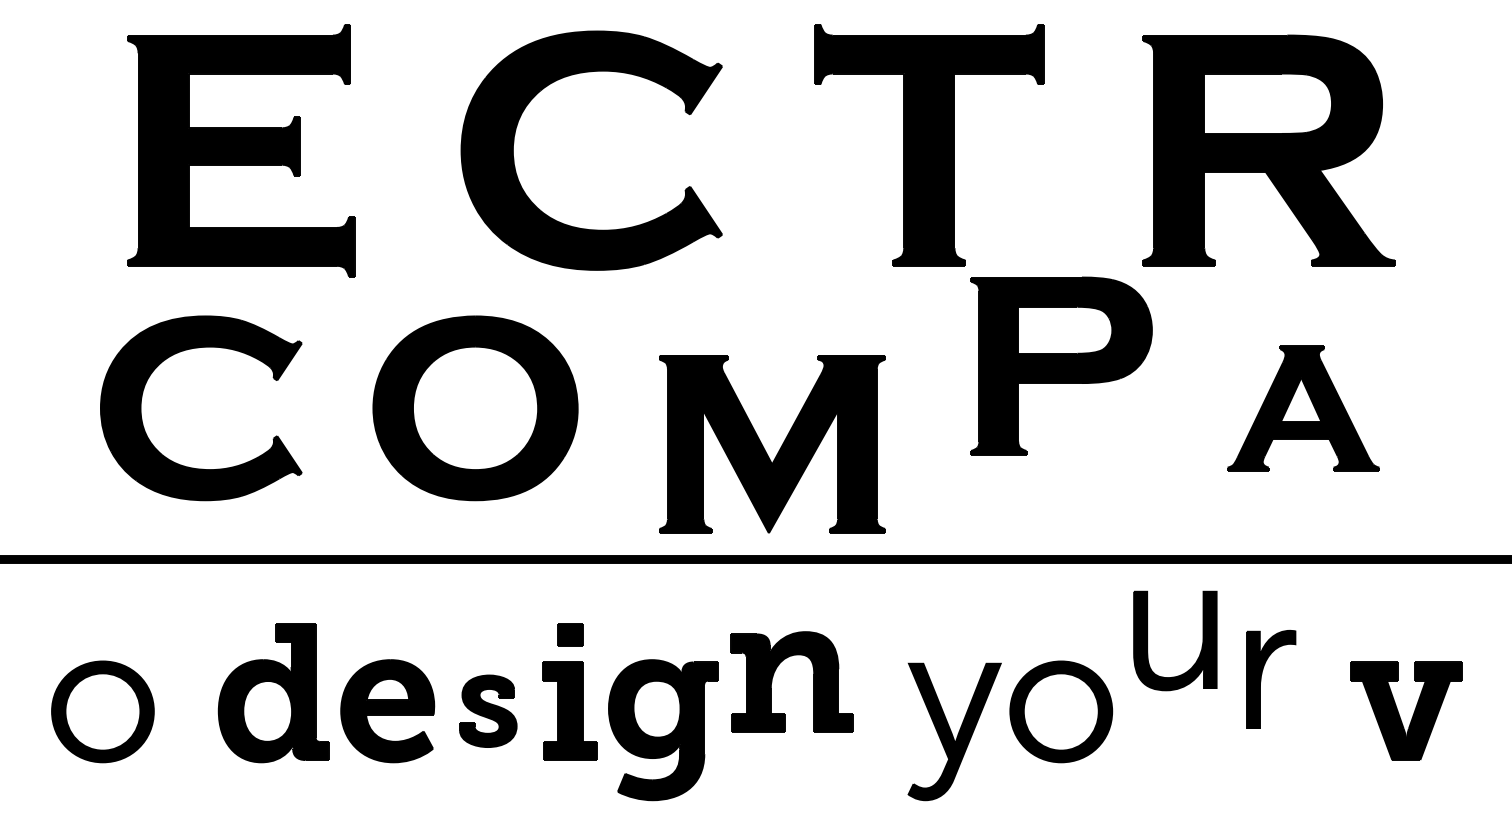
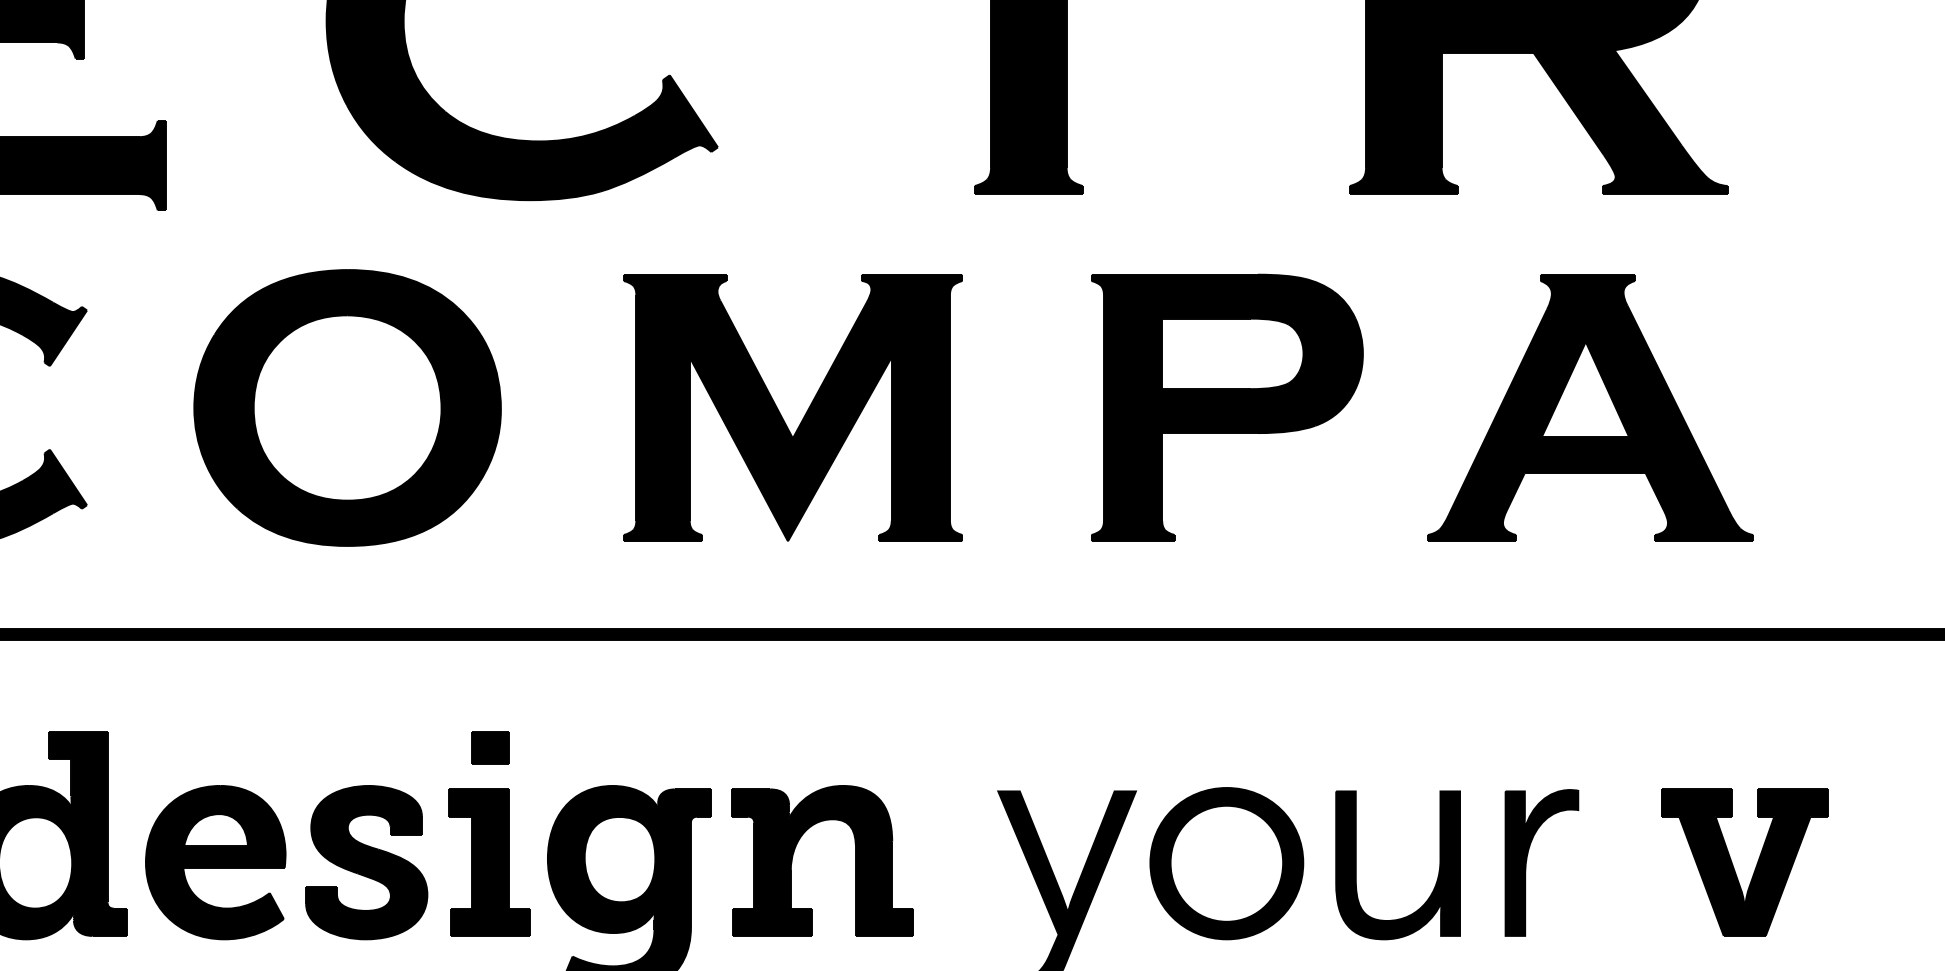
part: (1061, 365) -> (1227, 406), moved
part: (1303, 408) -> (1590, 408), size x1.43
part: (779, 448) -> (803, 414), moved
part: (1201, 646) -> (1437, 873), moved
part: (774, 674) -> (796, 849), moved
part: (1261, 679) -> (1527, 863), moved
part: (488, 711) -> (367, 863), size x1.43

